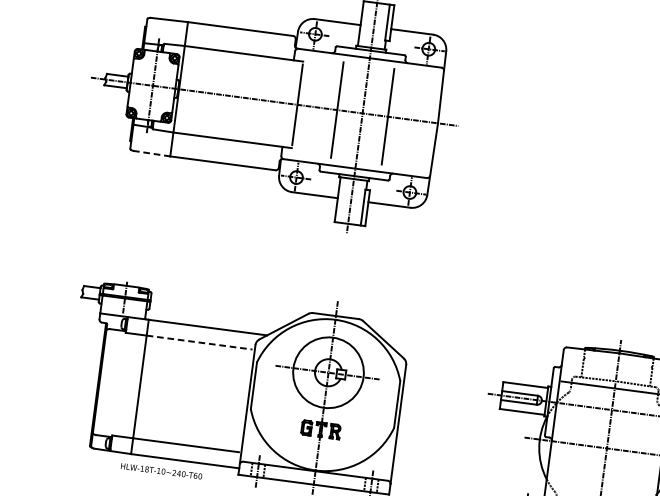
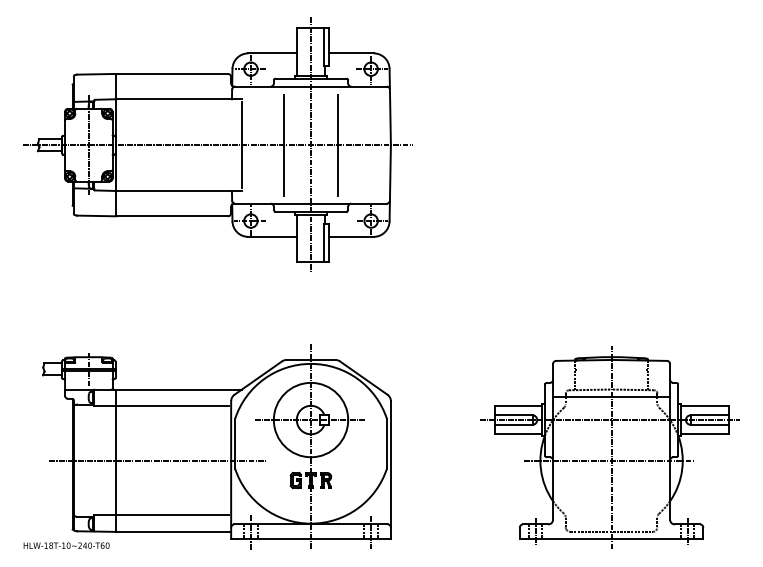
line: (151, 153) -> (96, 215), dashed -> solid
line: (200, 342) -> (173, 406), dashed -> solid
line: (179, 391) -> (158, 460), added
text: (161, 471) -> (66, 545), moved

